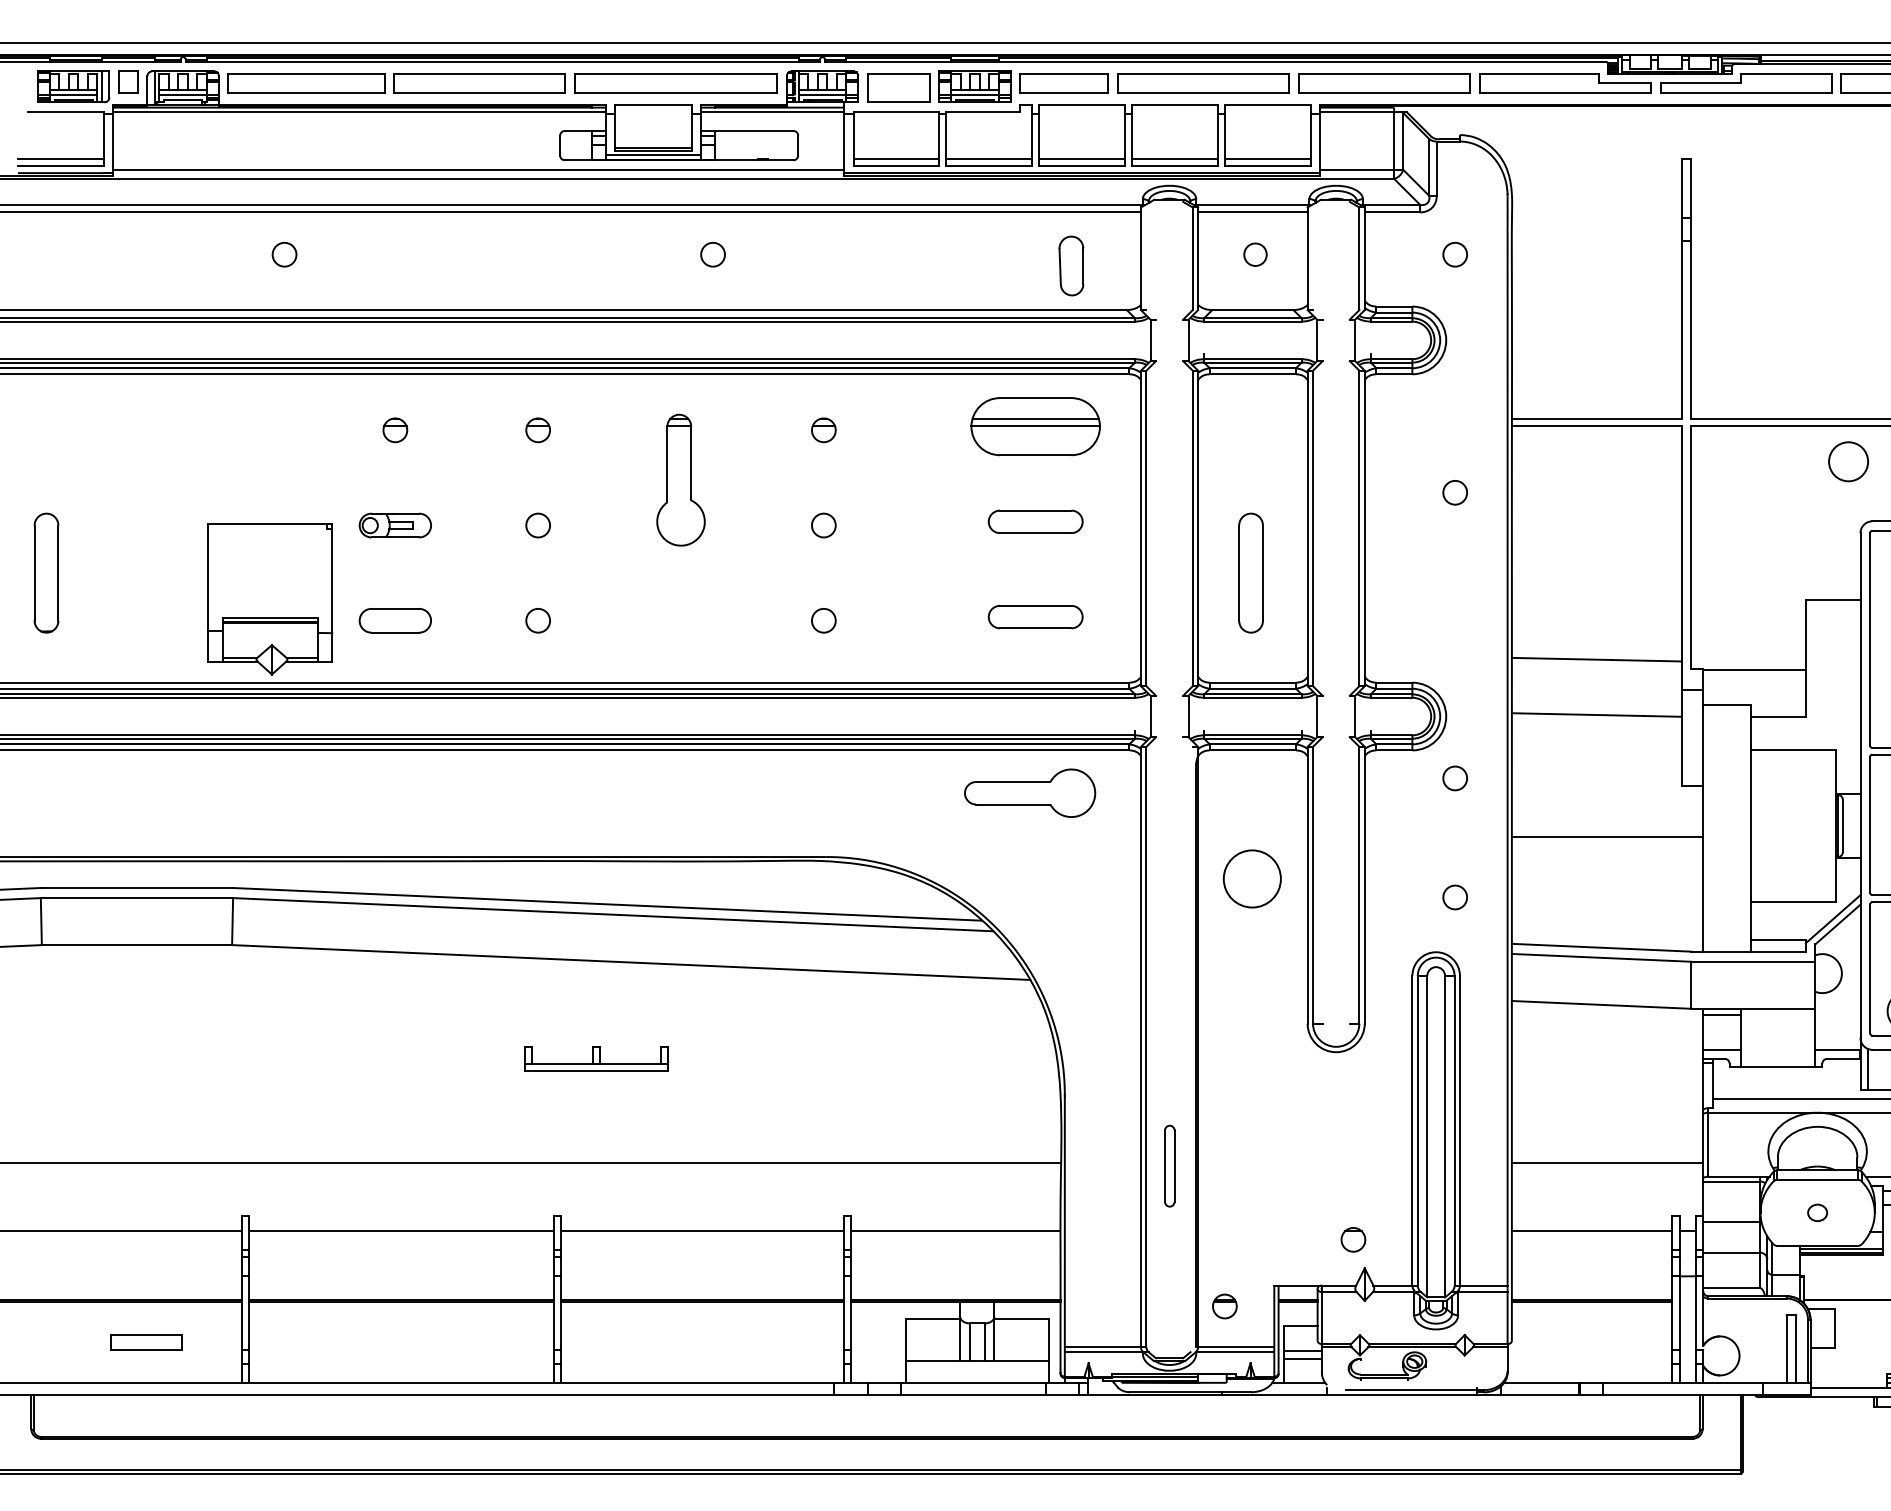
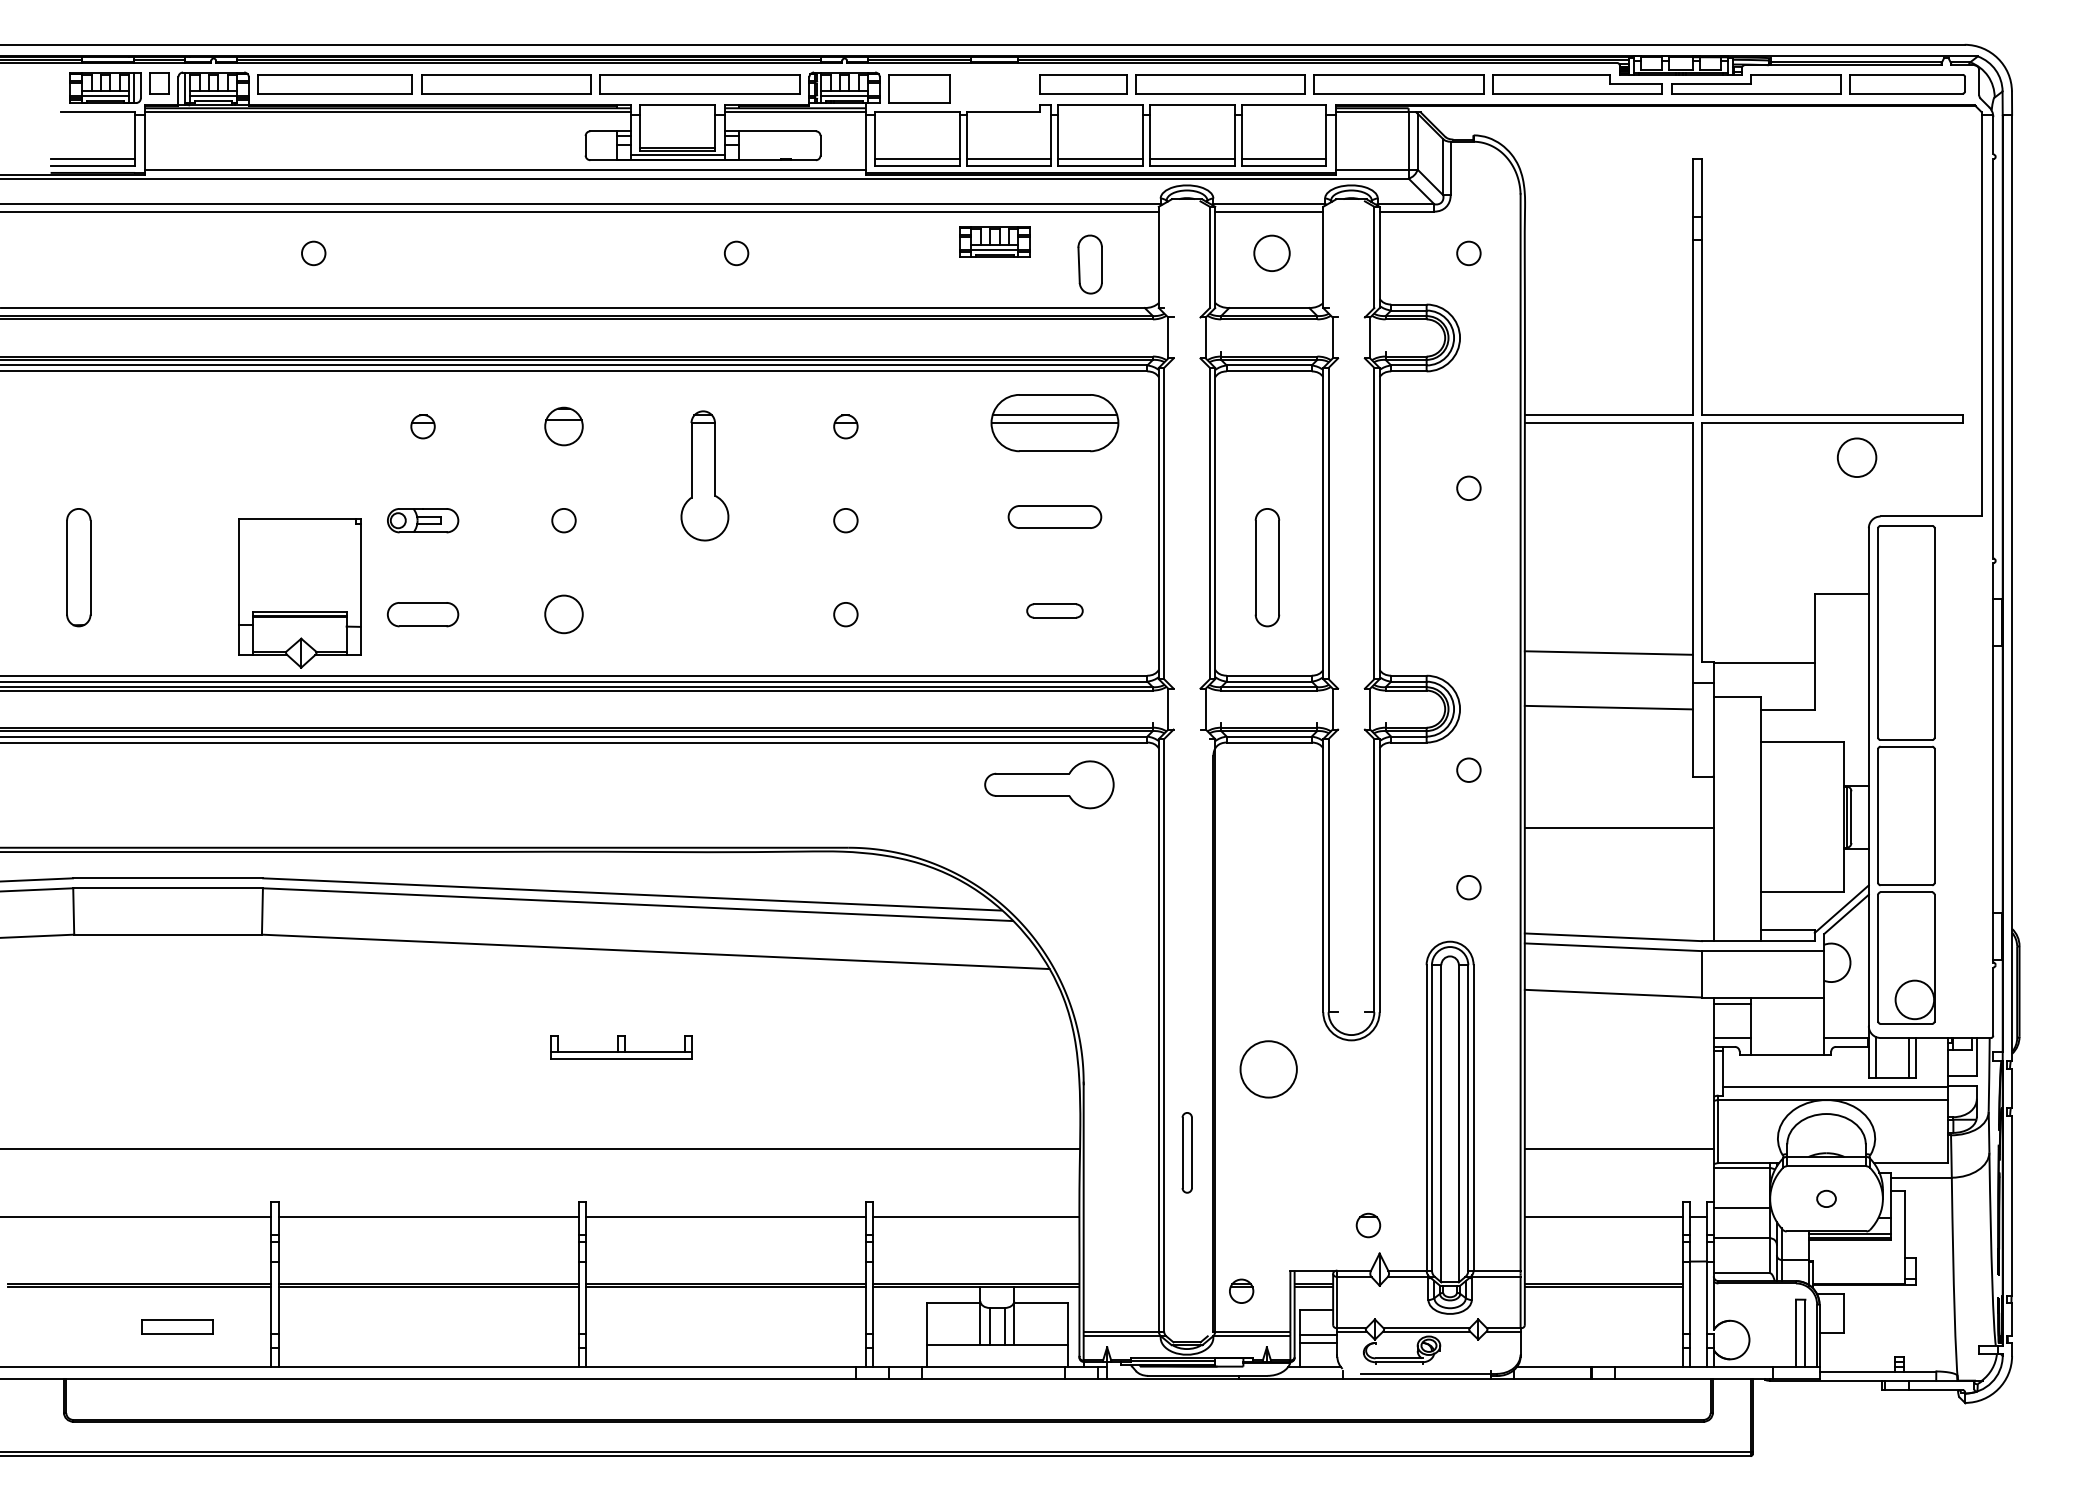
part: (974, 86) -> (994, 241), moved
circle: (1255, 254) -> (1271, 253), size x1.6
part: (537, 430) -> (563, 426), size x1.6
part: (1035, 616) -> (1054, 610), size x0.6
circle: (537, 620) -> (563, 614), size x1.6
circle: (1252, 879) -> (1268, 1069), moved

